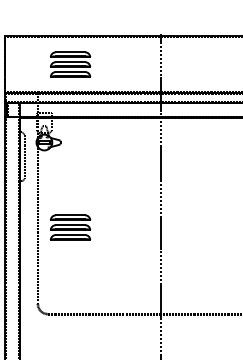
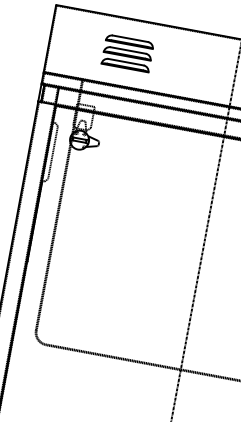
part: (70, 227) -> (91, 246), removed

